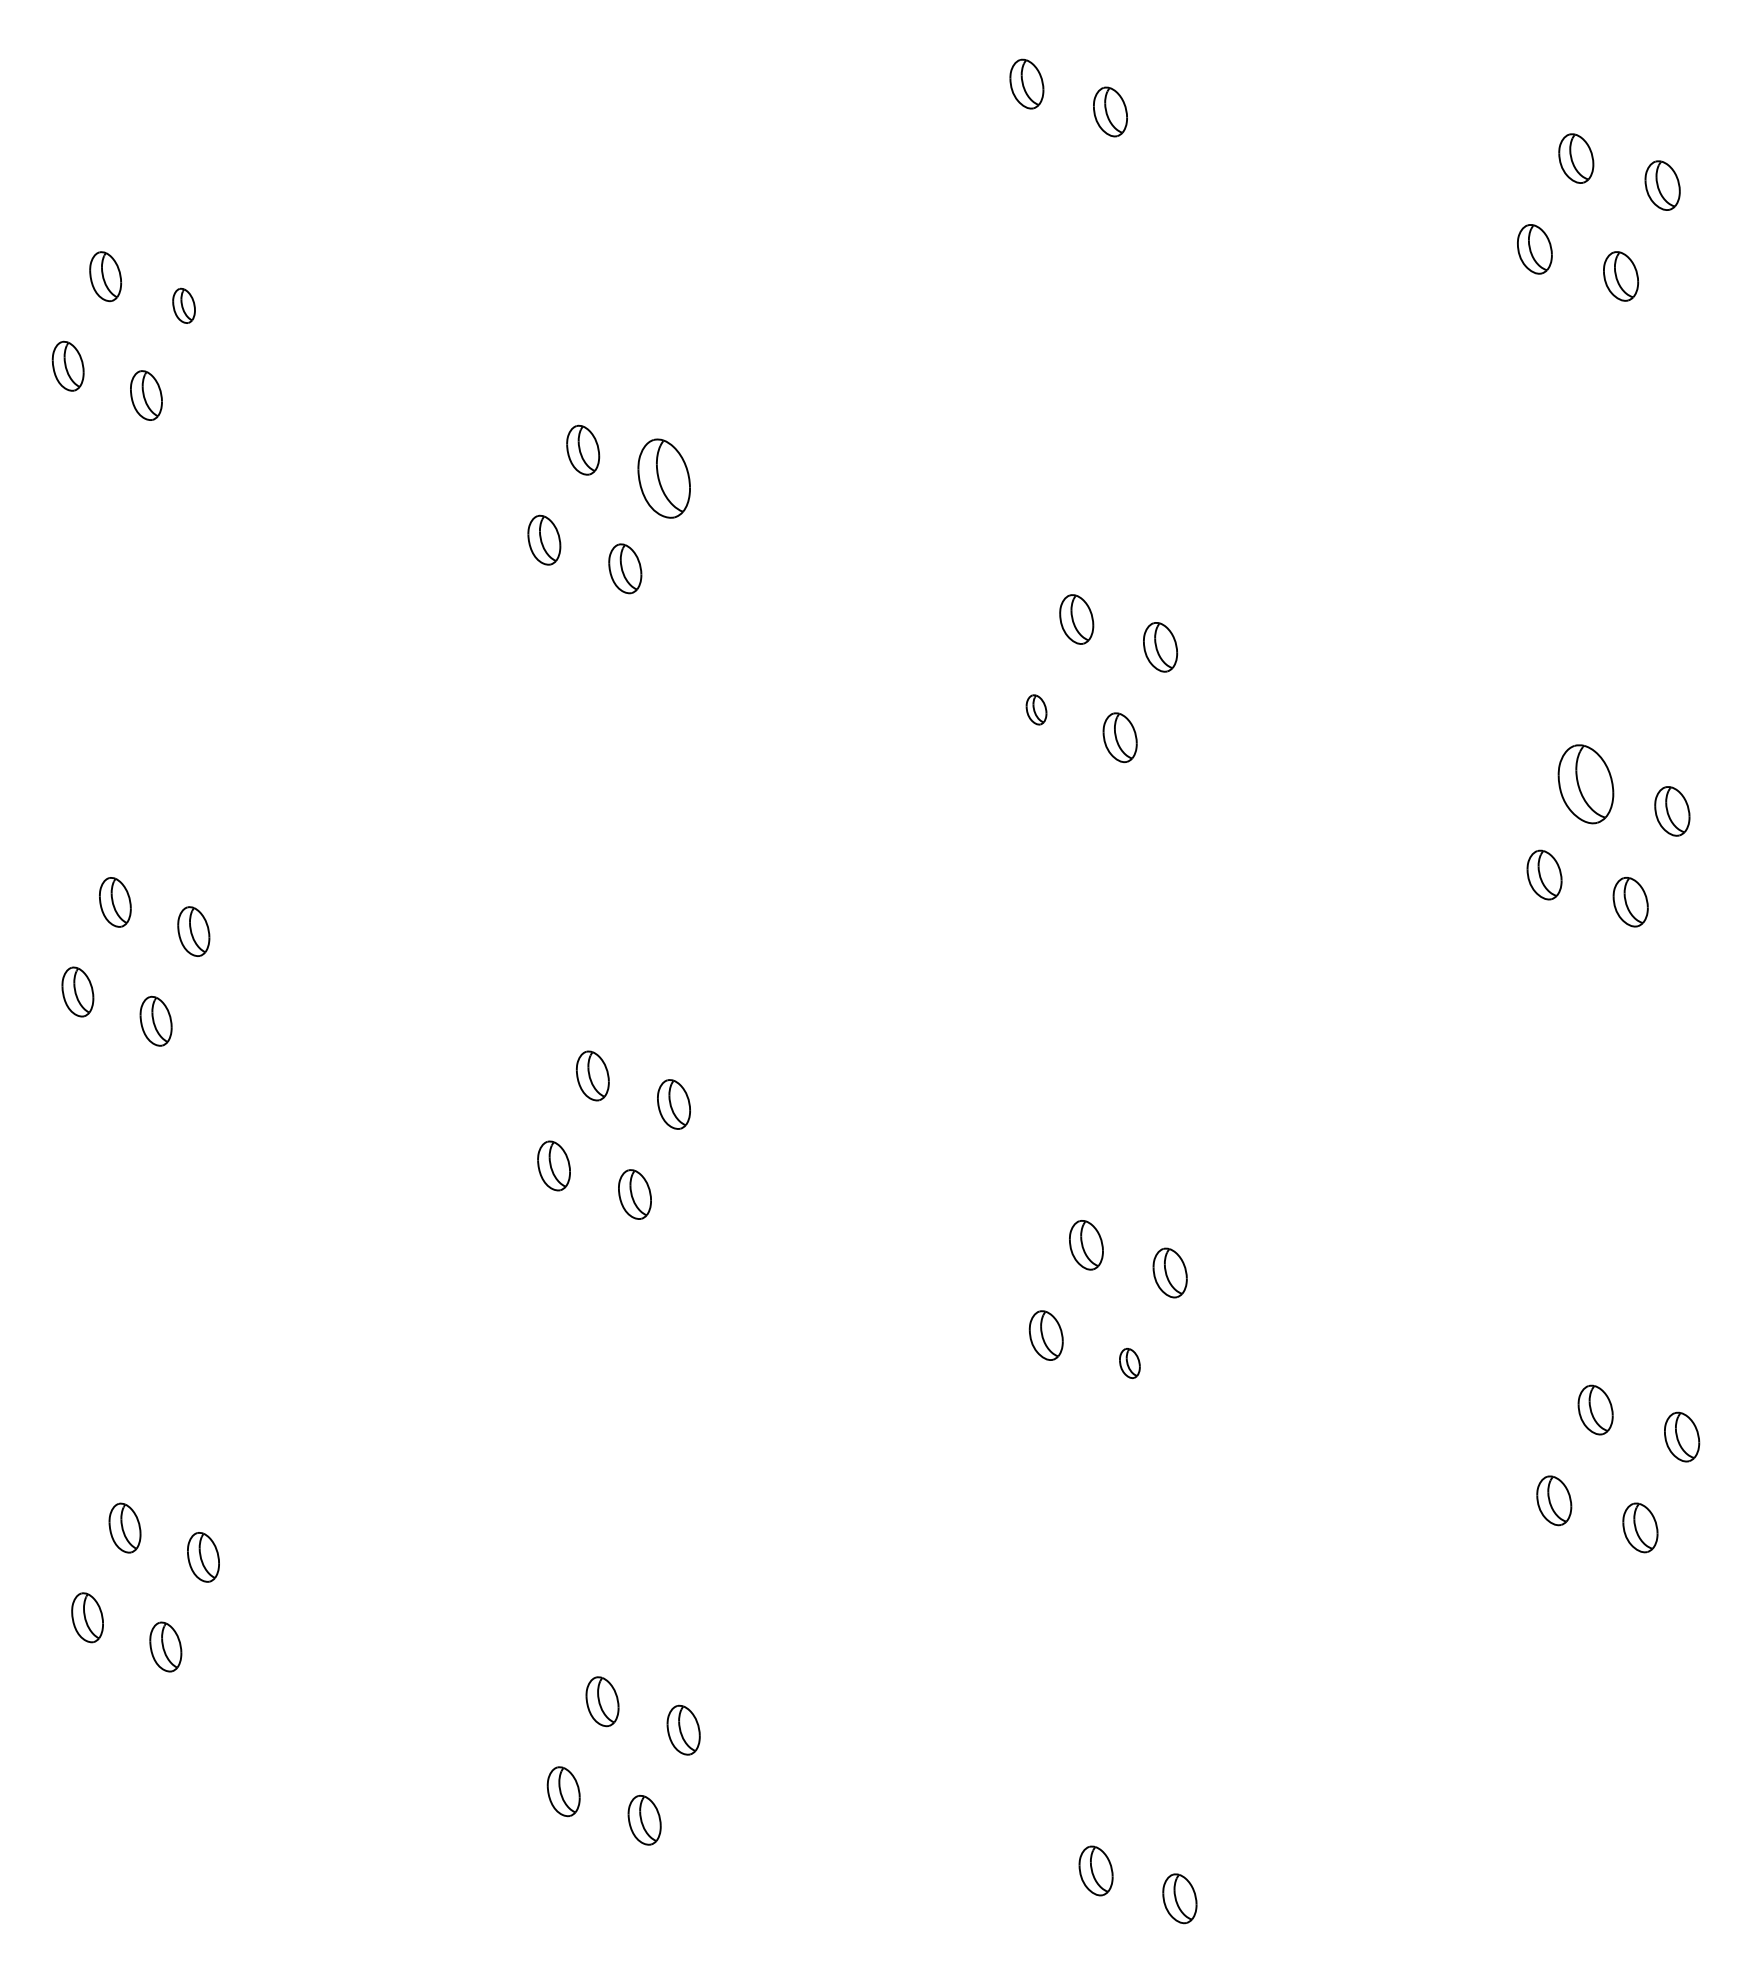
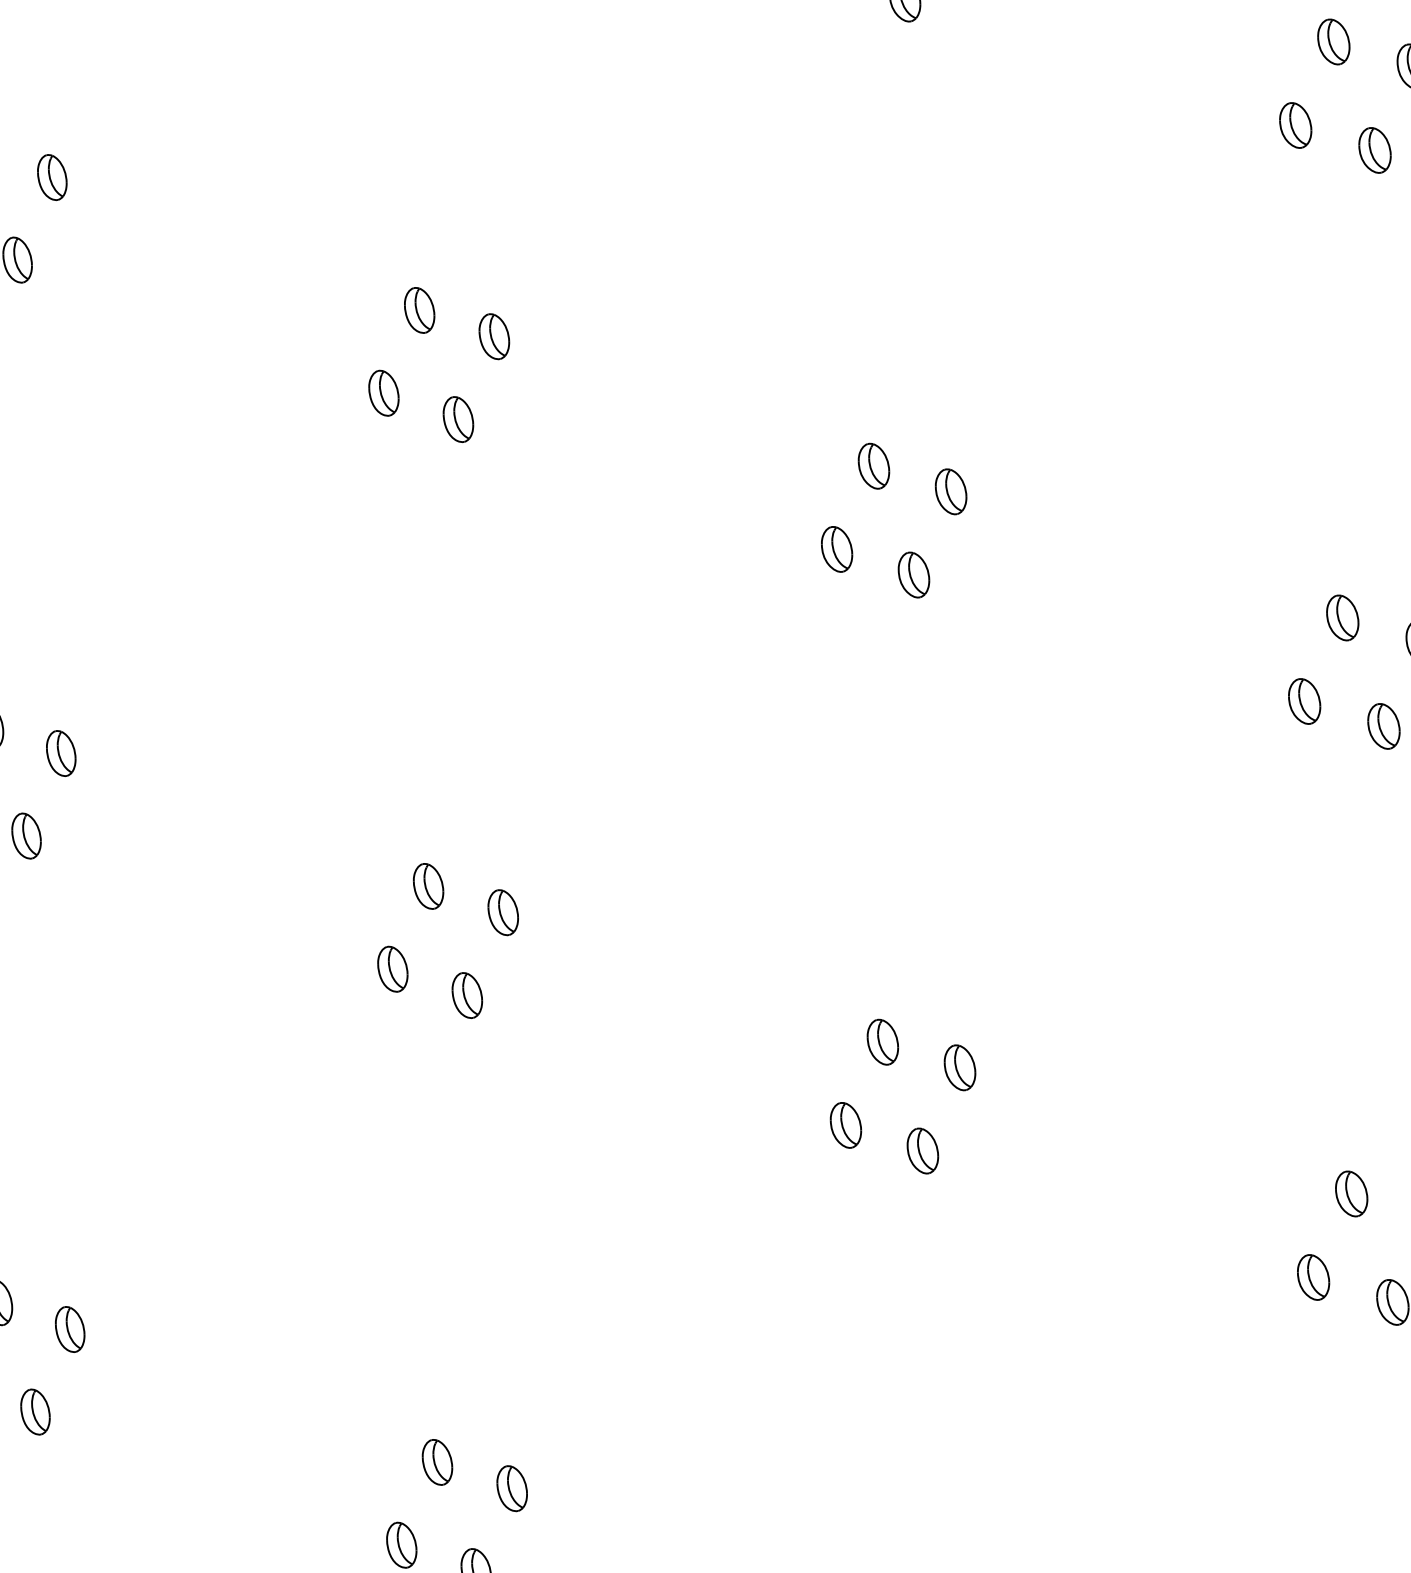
part: (183, 305) -> (51, 177), size x1.43
part: (664, 478) -> (494, 336), size x0.62
part: (1036, 709) -> (836, 549), size x1.67
part: (1585, 784) -> (1342, 618), size x0.62
part: (1129, 1363) -> (922, 1151), size x1.67

